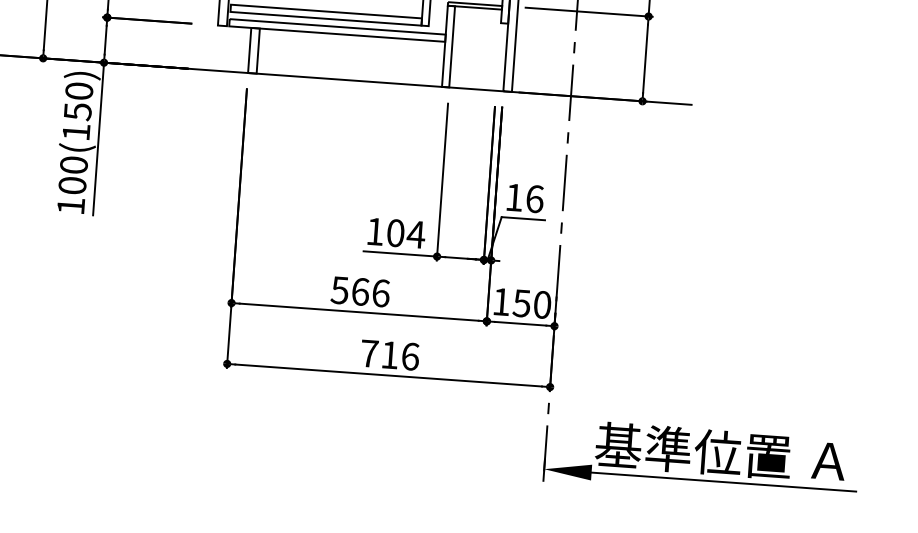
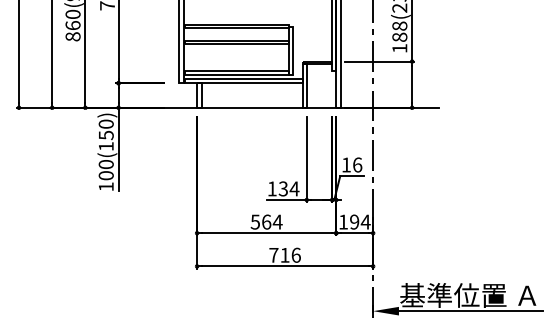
text: (394, 232) -> (282, 188), 104 -> 134
text: (380, 292) -> (277, 221), 566 -> 564
text: (531, 302) -> (359, 221), 150 -> 194

